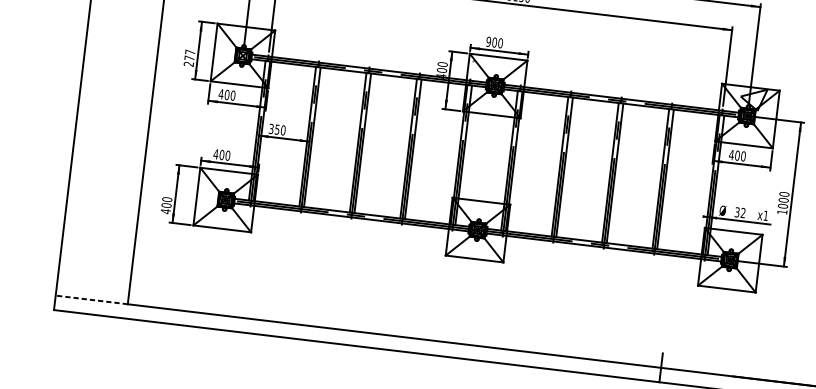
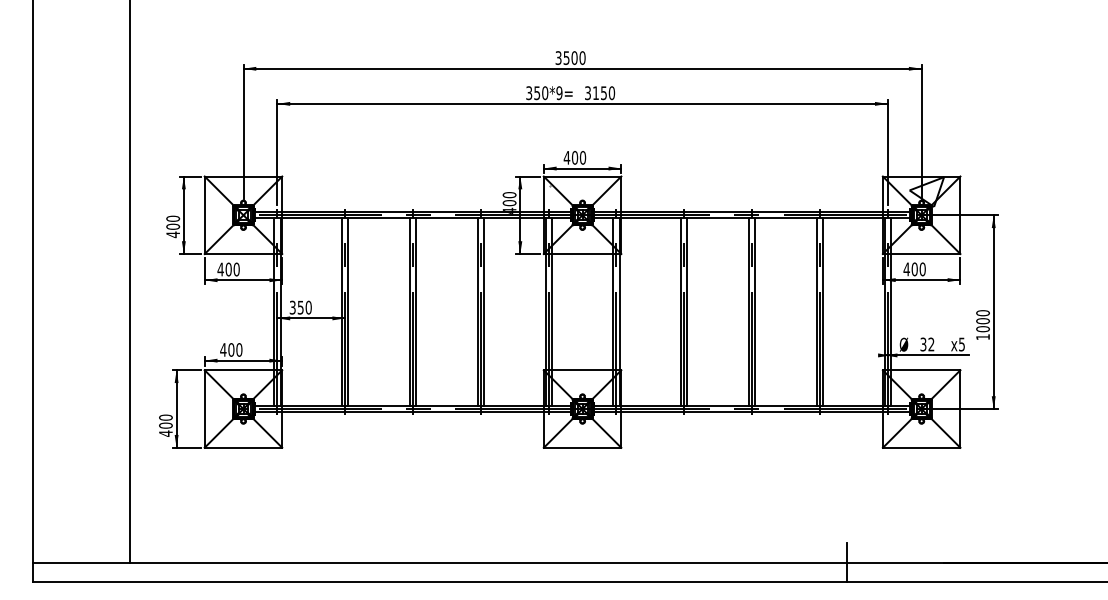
text: (488, 41) -> (566, 157), 900 -> 400
text: (189, 58) -> (173, 226), 277 -> 400
text: (765, 215) -> (961, 344), x1 -> x5
line: (91, 299) -> (81, 562), dashed -> solid

